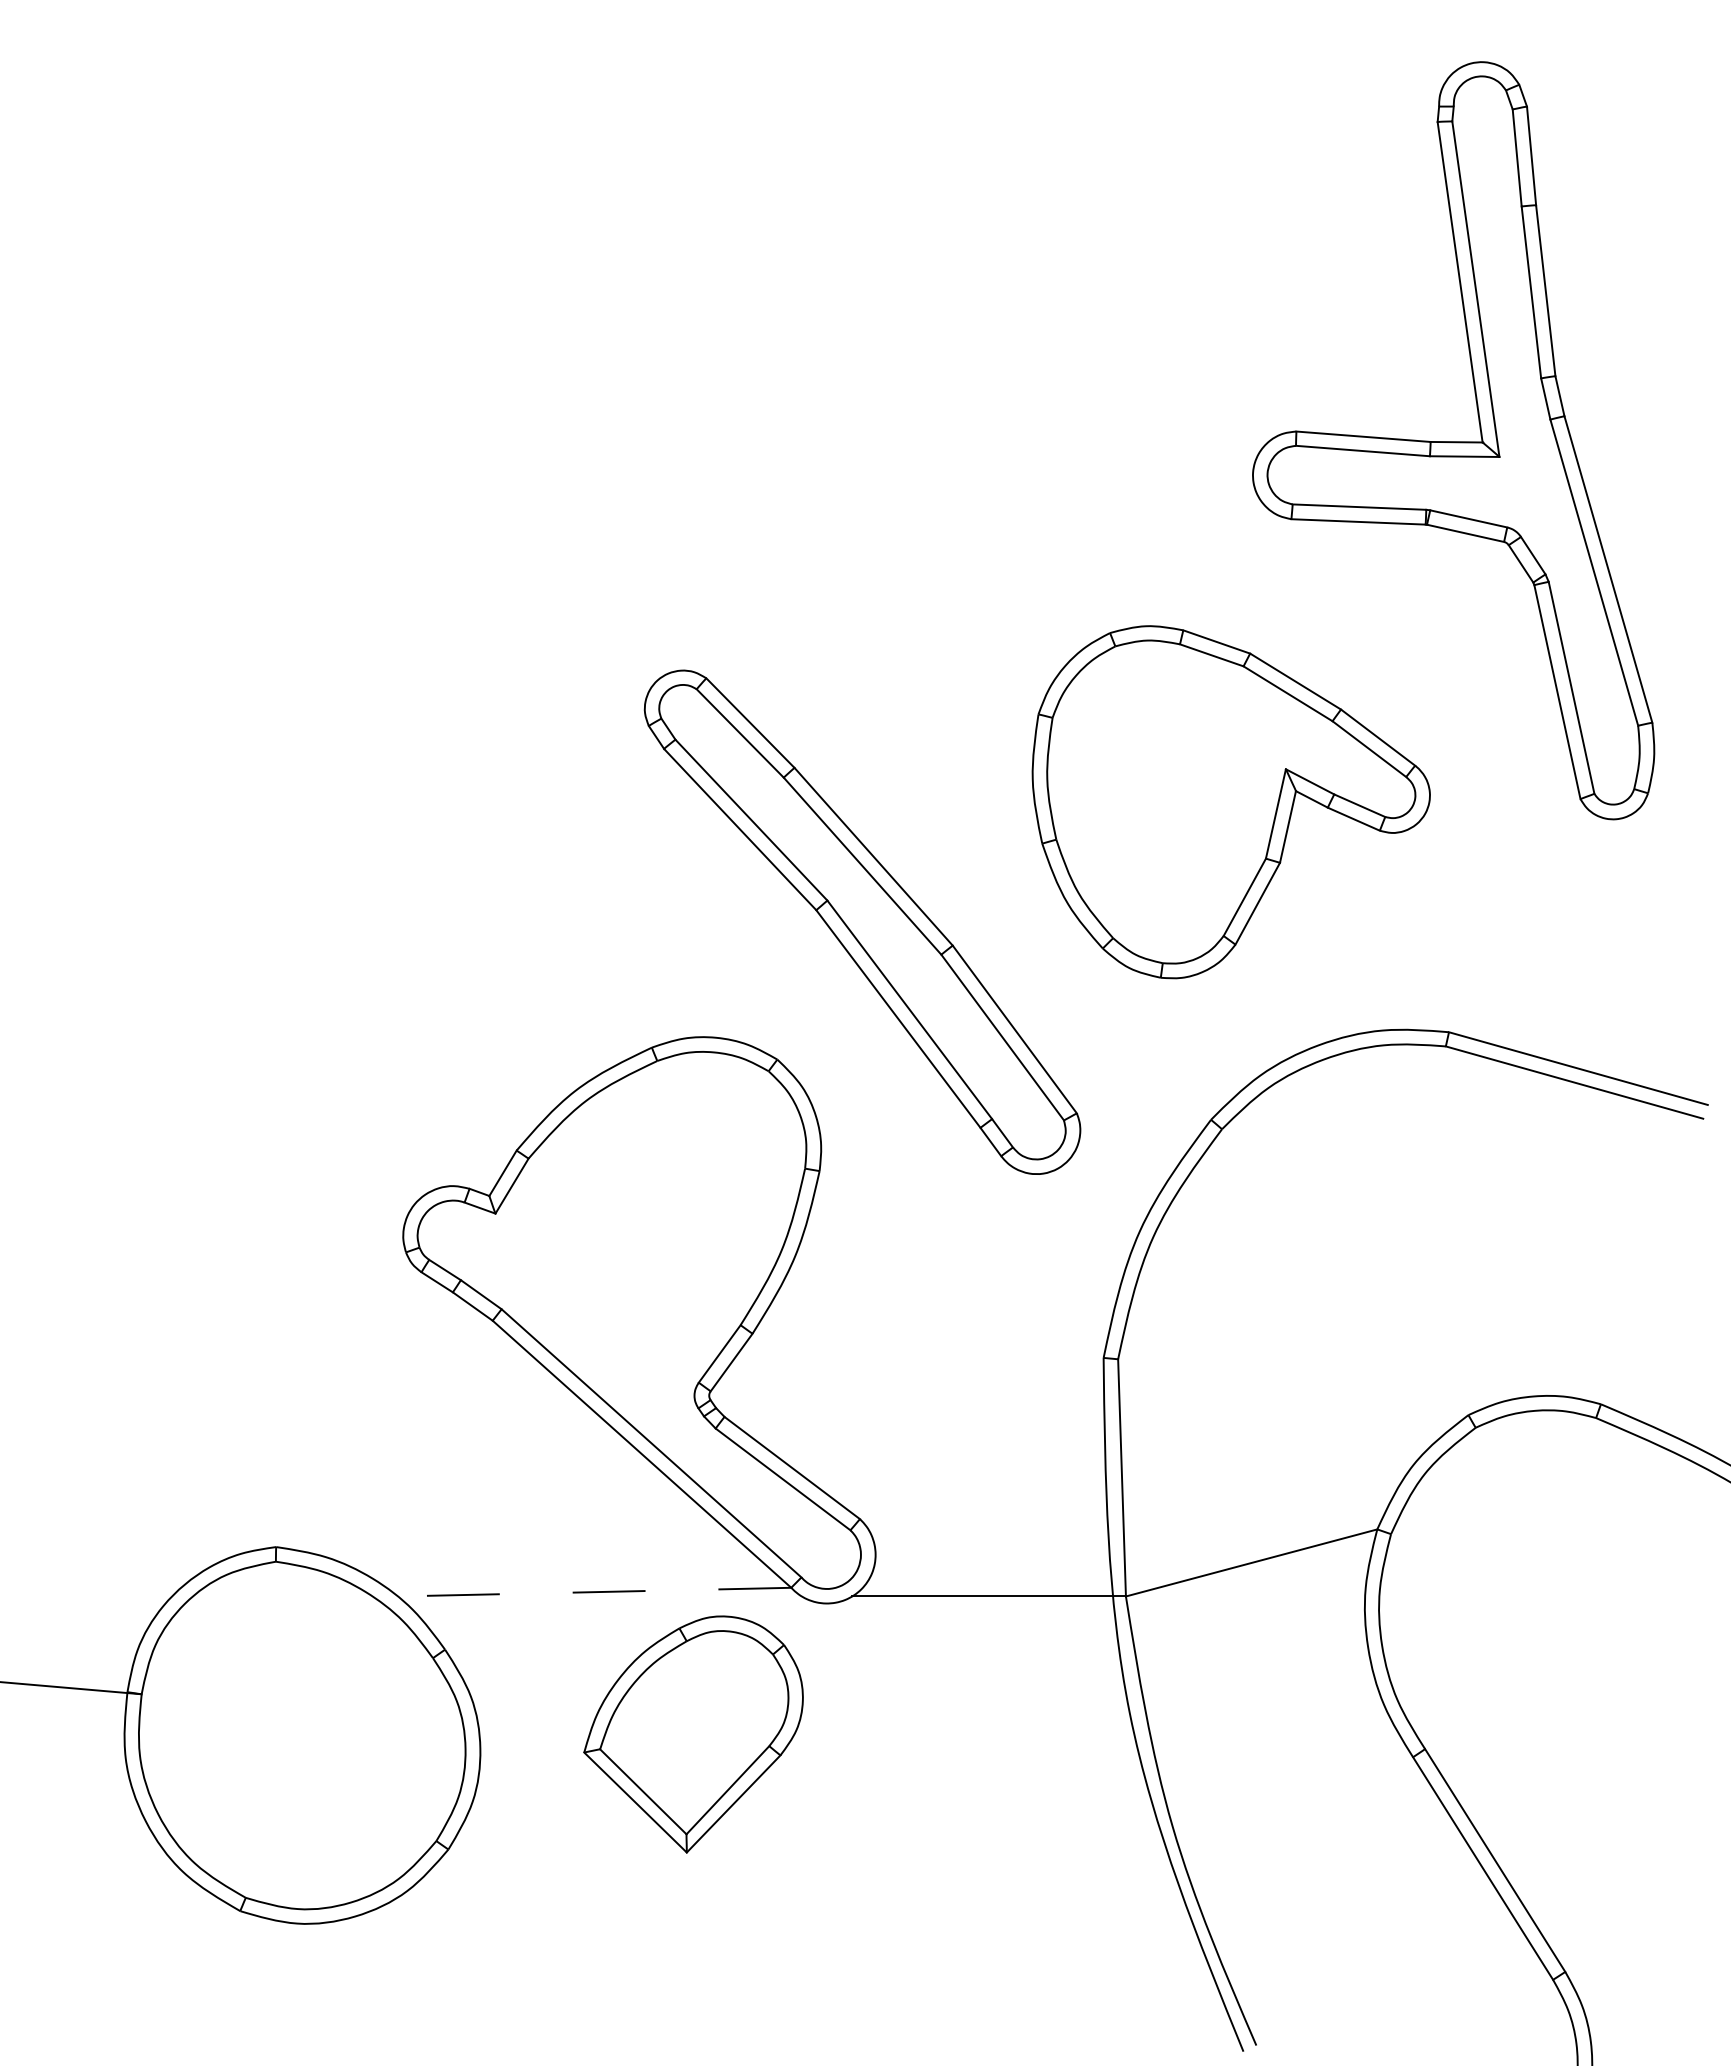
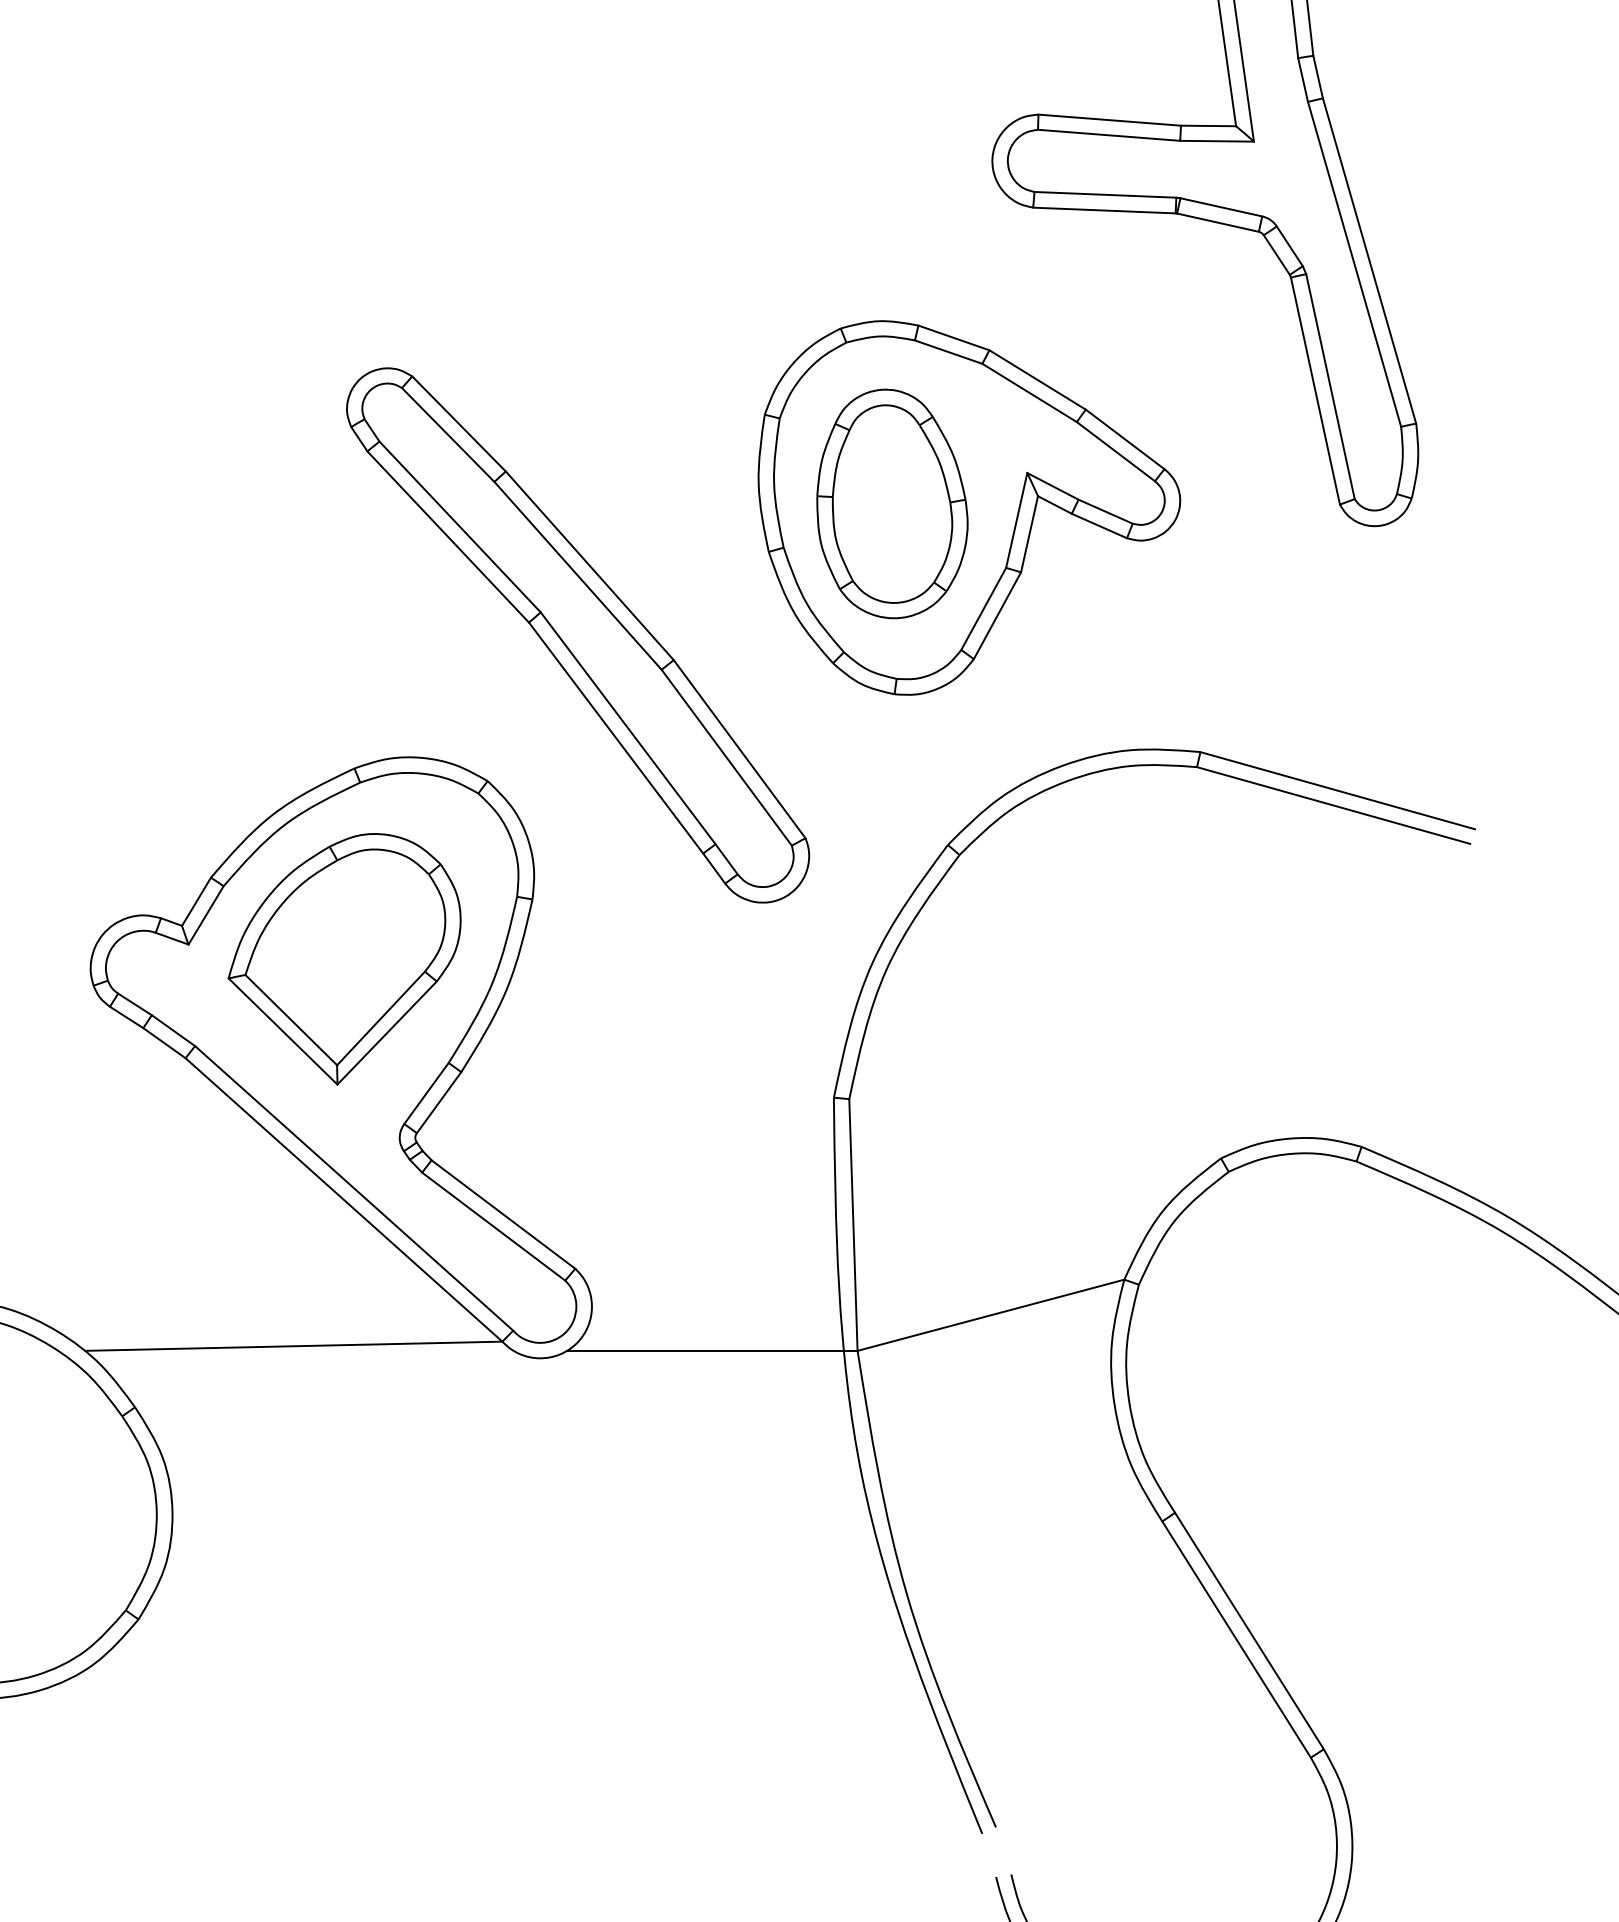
part: (1158, 797) -> (892, 502), added
line: (594, 1592) -> (293, 1346), dashed -> solid
part: (693, 1734) -> (344, 959), moved

